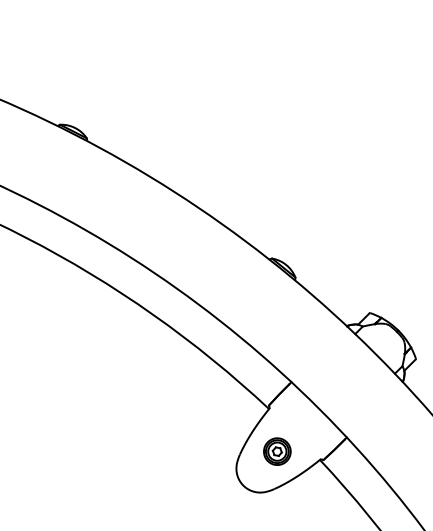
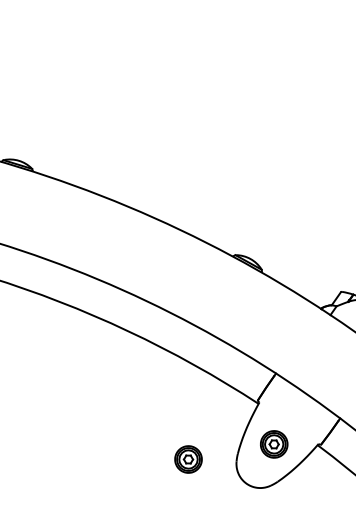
part: (190, 451) -> (188, 459), added

